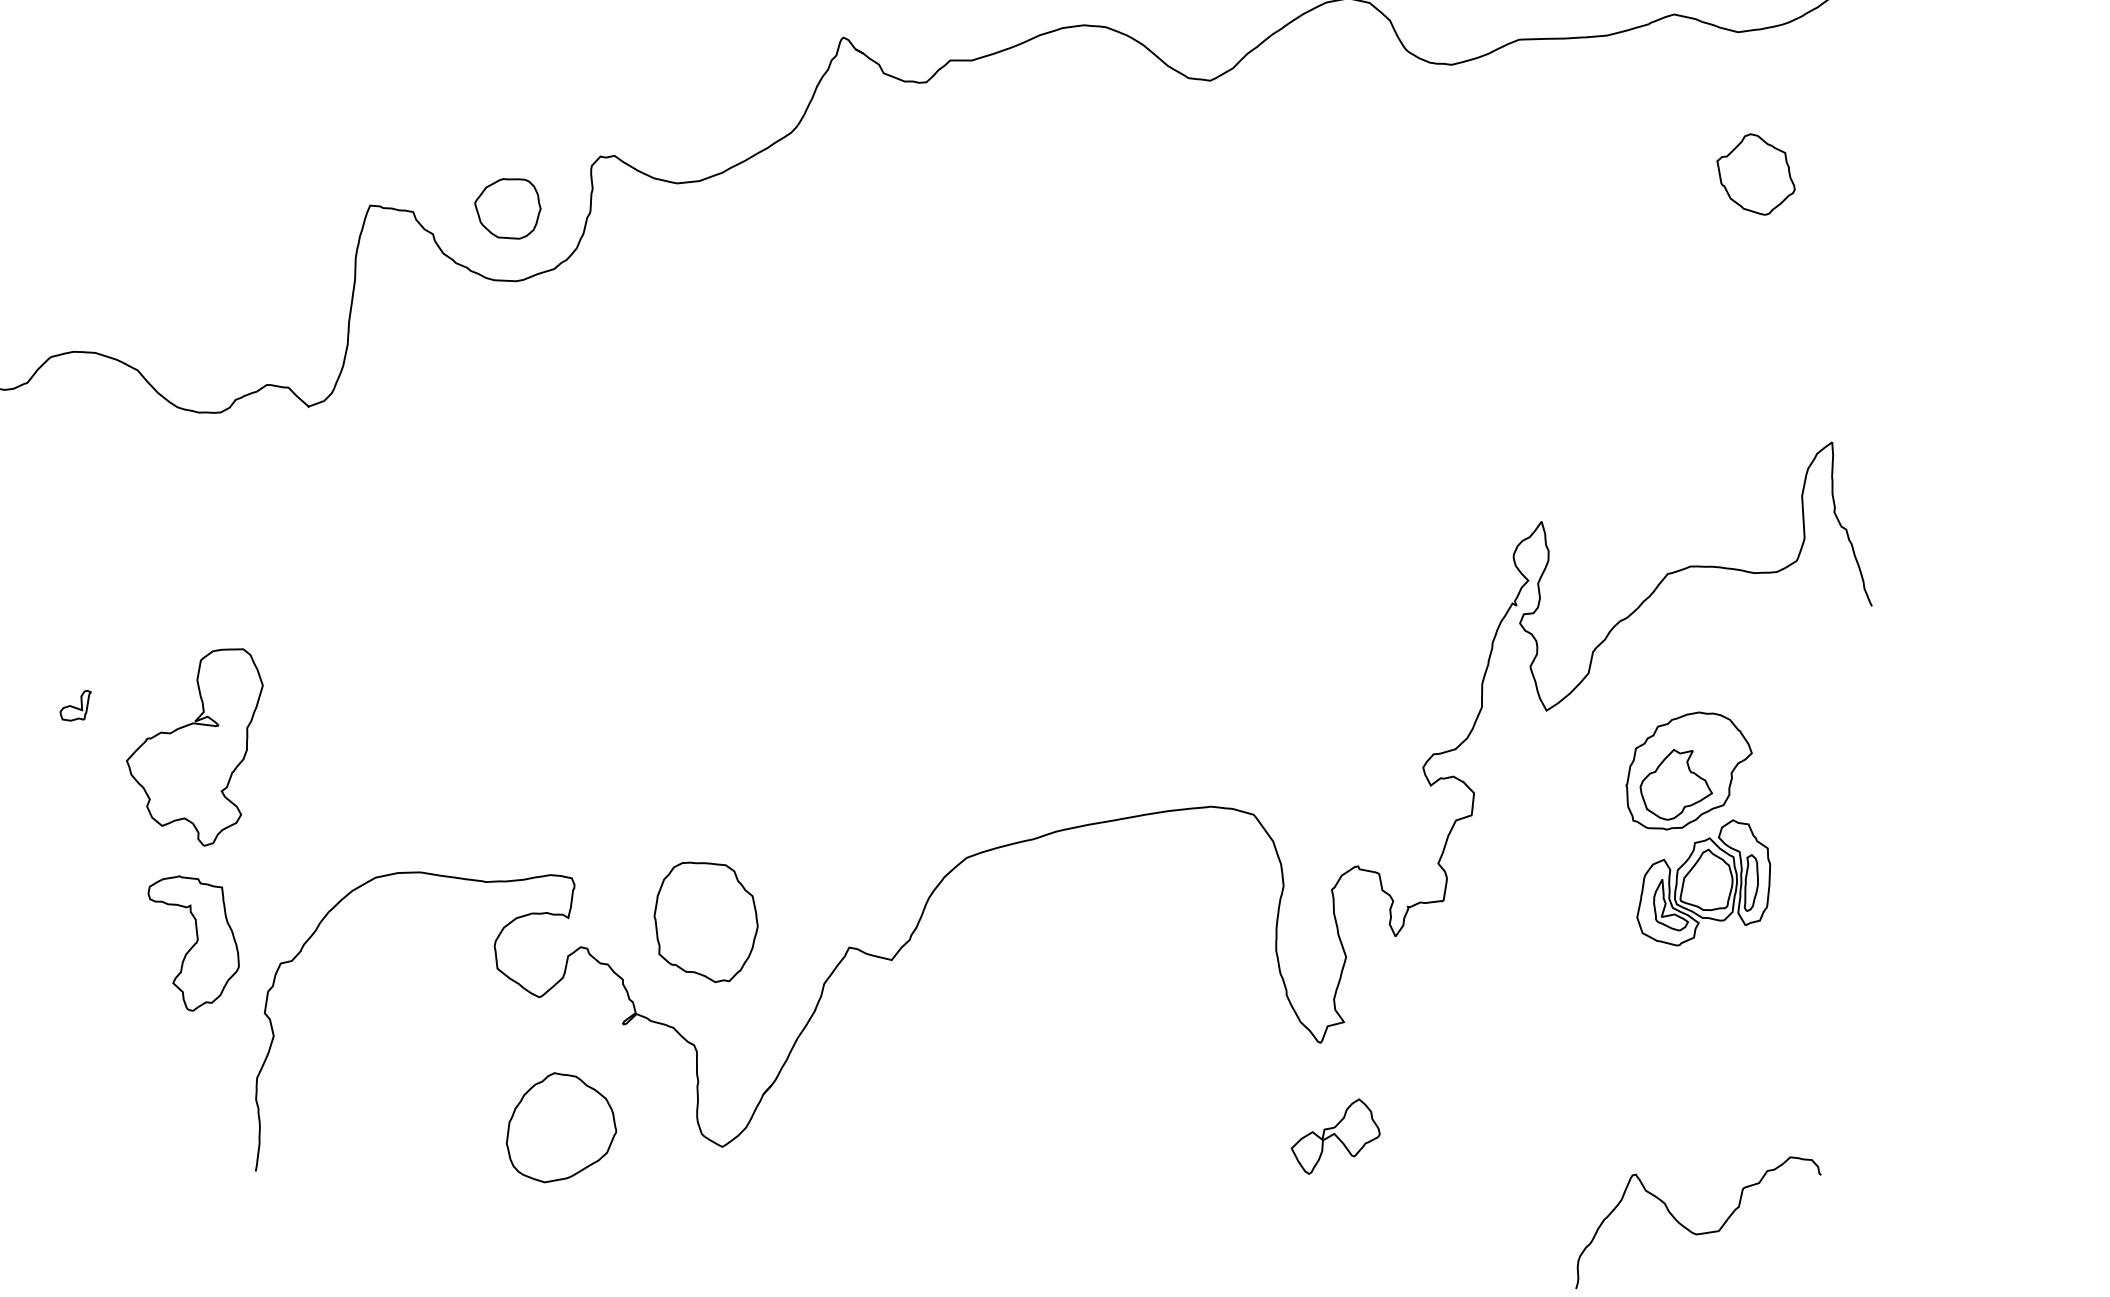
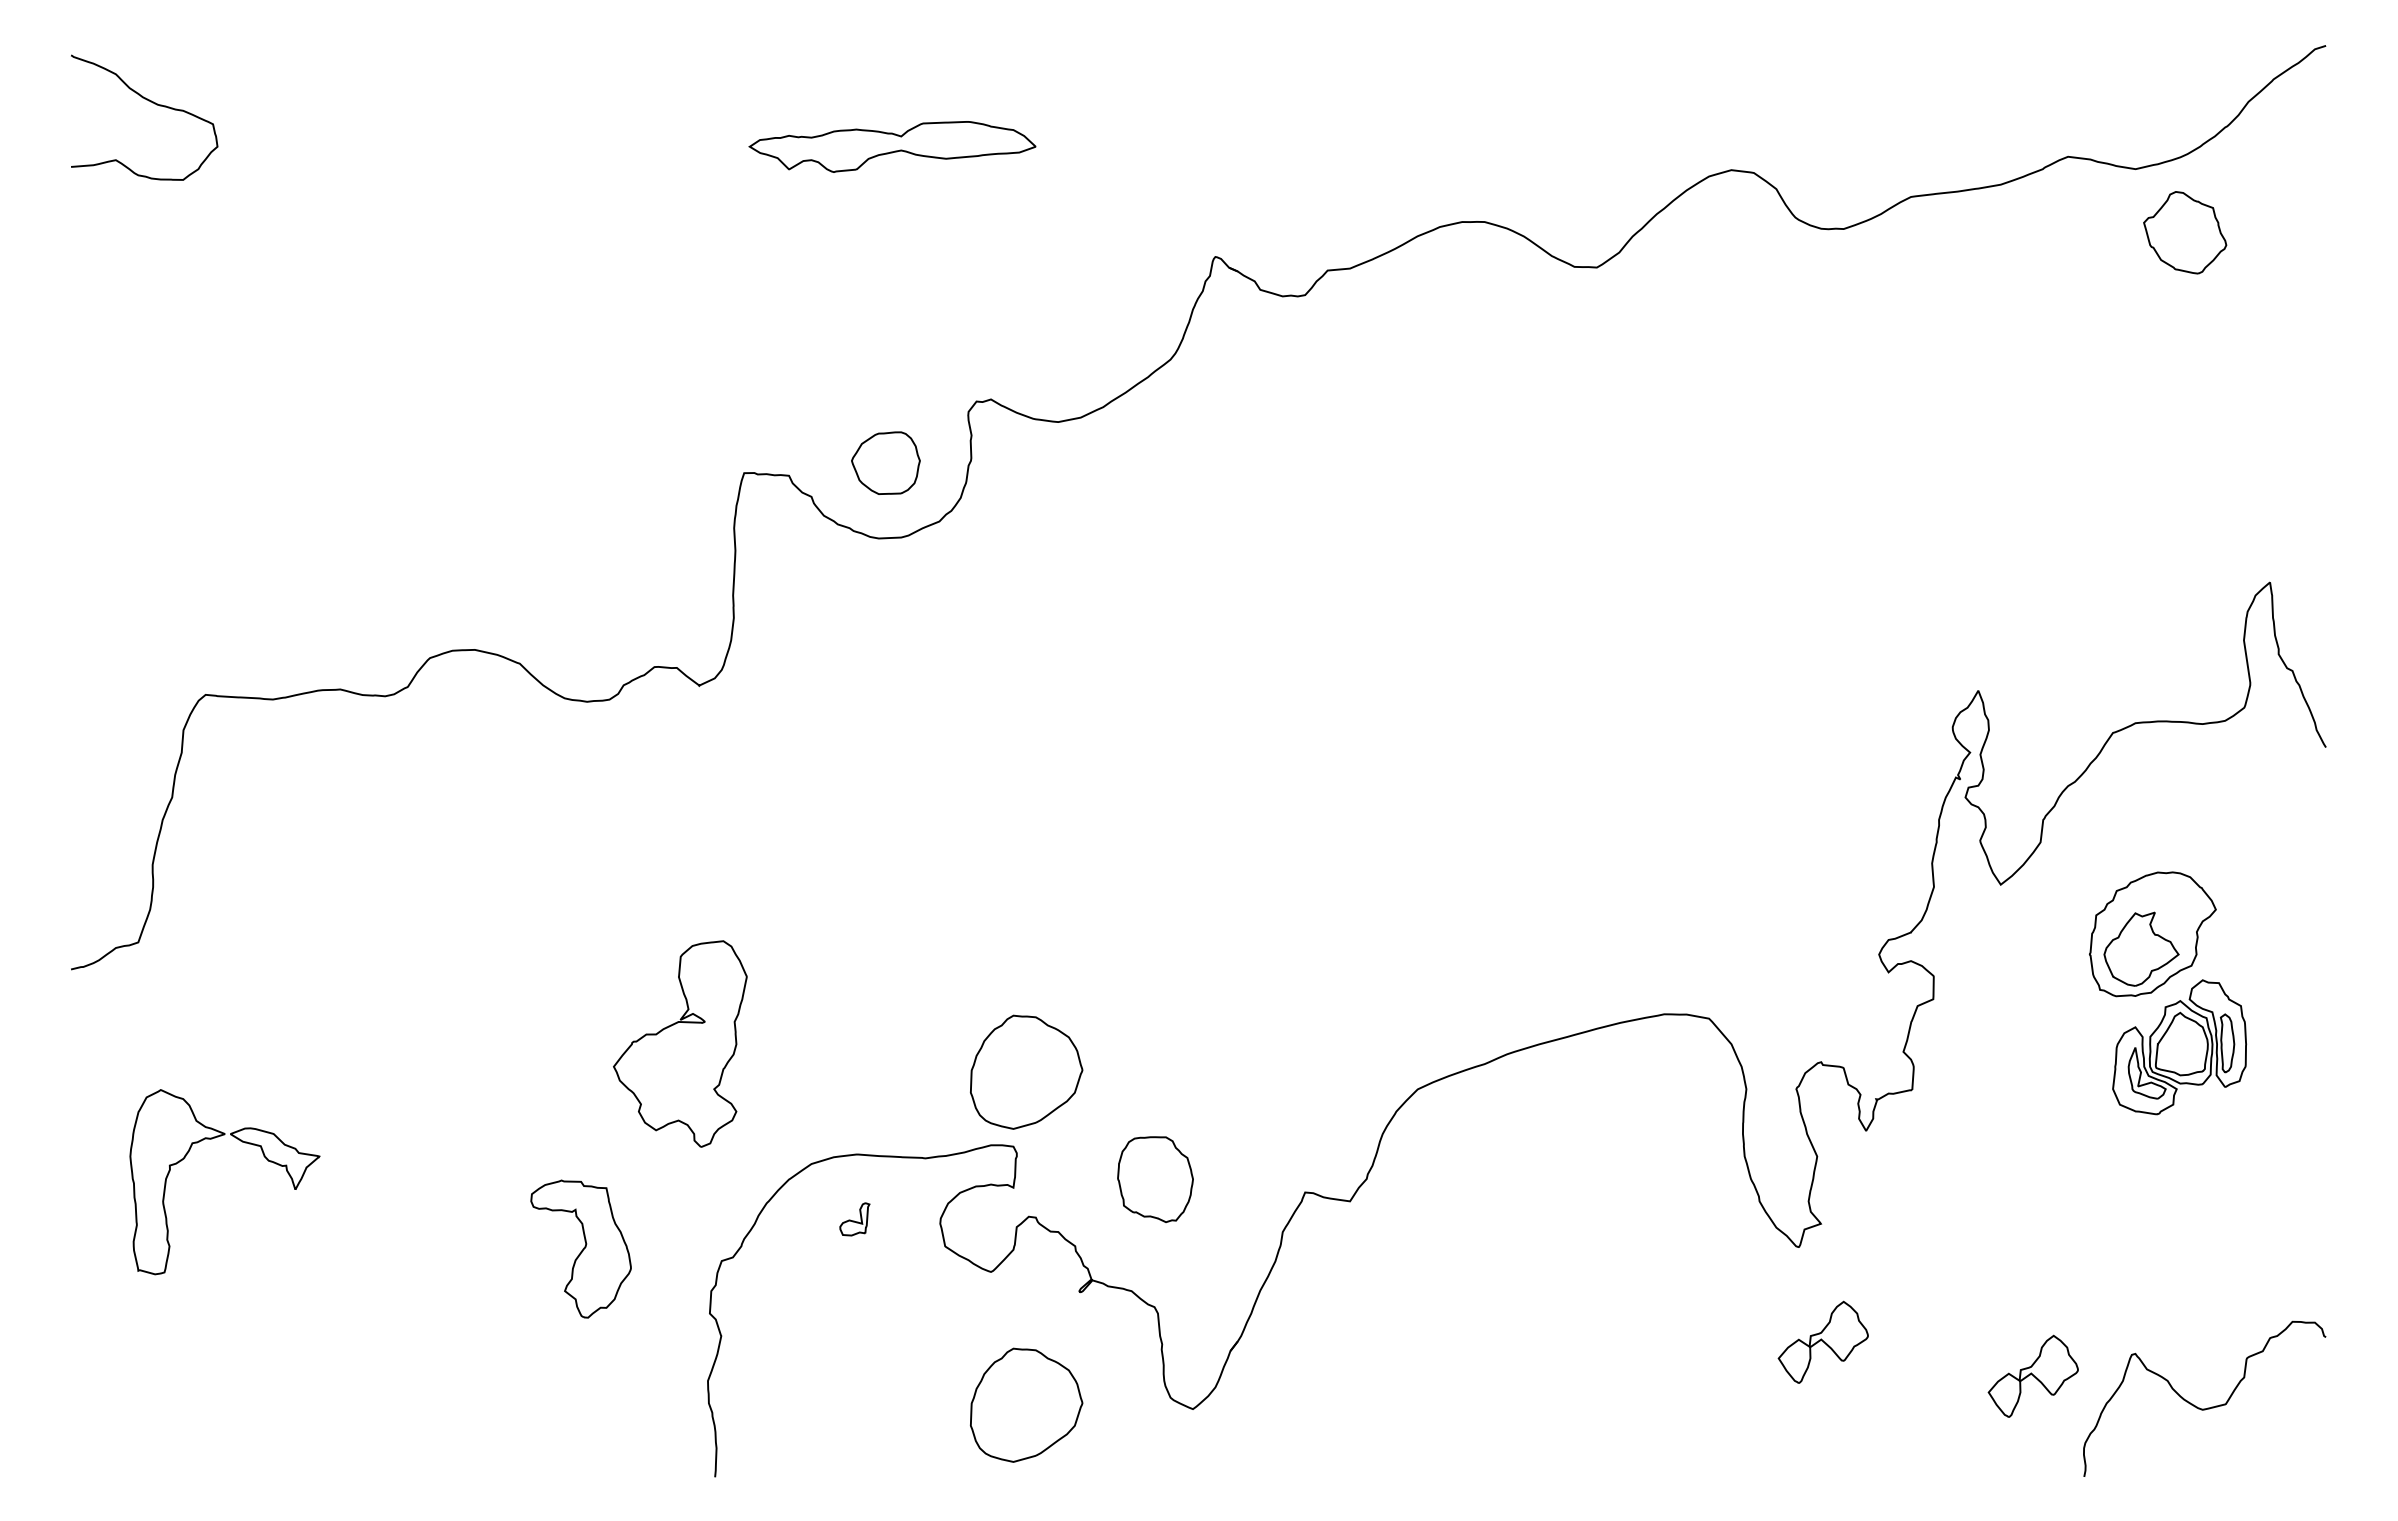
part: (1756, 174) -> (2185, 232), moved
part: (75, 705) -> (854, 1219), moved
part: (193, 744) -> (680, 1043), moved
part: (590, 806) -> (1026, 1071), added
part: (706, 922) -> (1155, 1179), size x0.7
part: (191, 943) -> (580, 1248), moved
part: (1534, 1186) -> (2032, 1375), added

